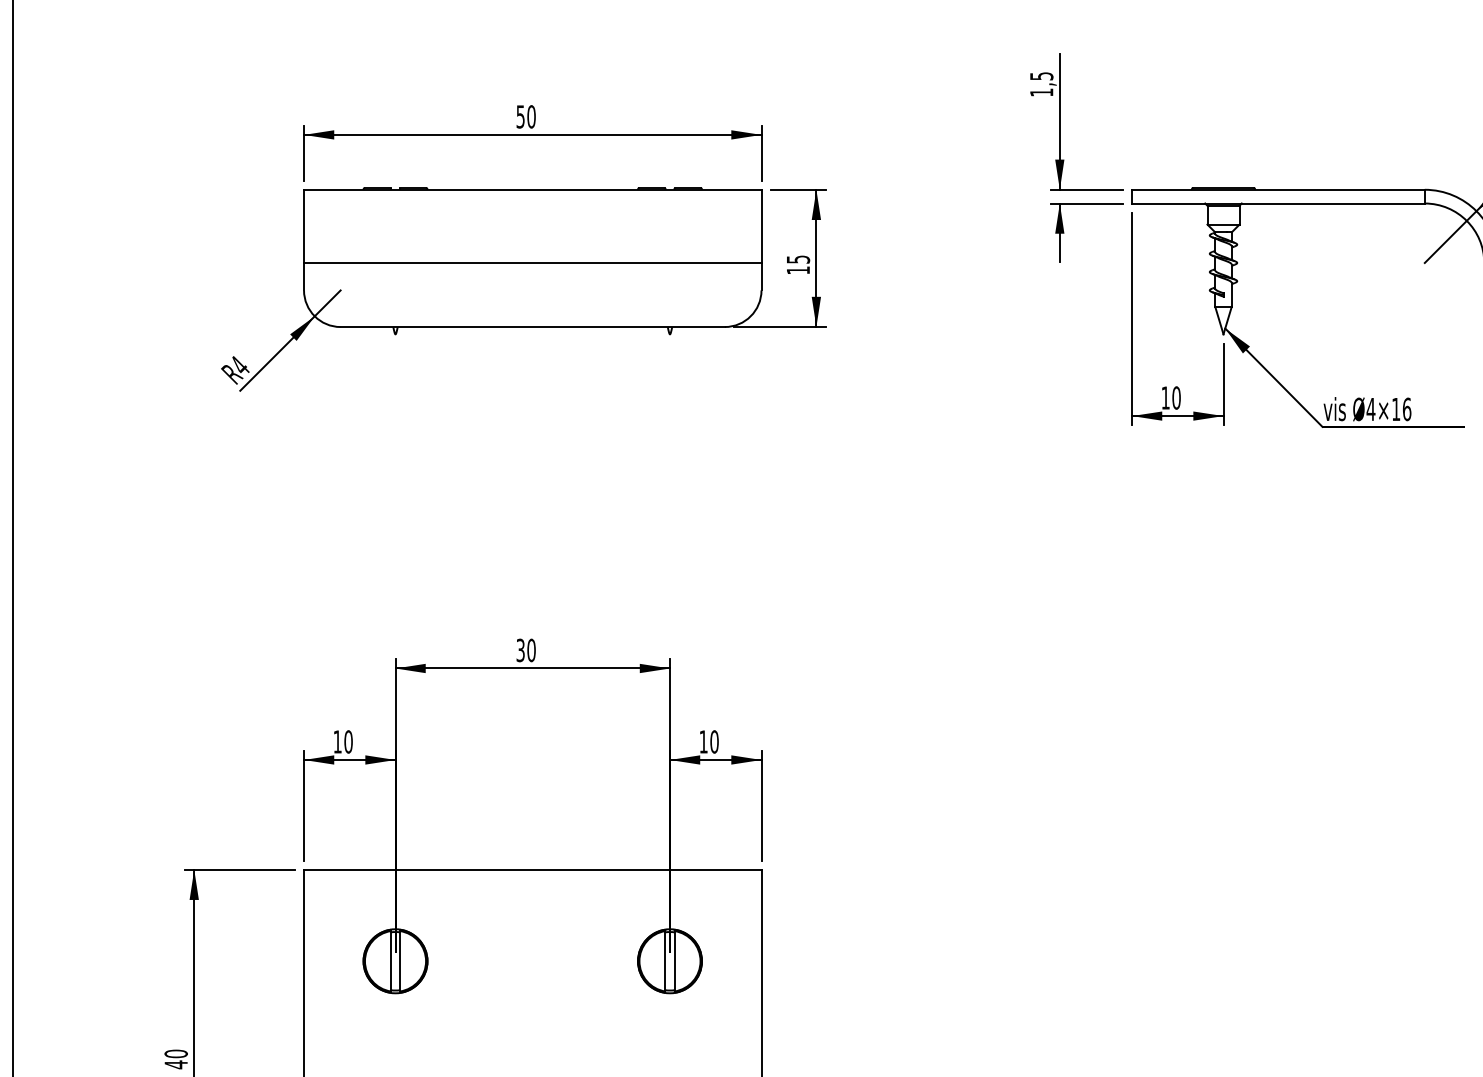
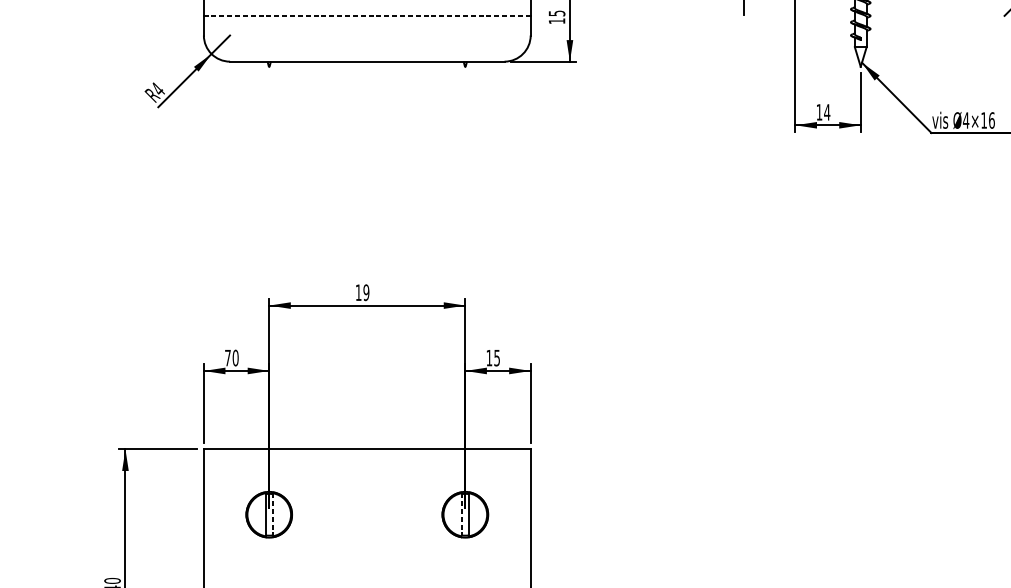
line: (532, 262) -> (367, 15), solid -> dashed
text: (1176, 397) -> (827, 112), 10 -> 14
text: (525, 650) -> (362, 292), 30 -> 19
text: (337, 741) -> (227, 357), 10 -> 70
text: (714, 741) -> (497, 357), 10 -> 15
line: (400, 961) -> (272, 514), solid -> dashed
line: (665, 961) -> (462, 514), solid -> dashed

